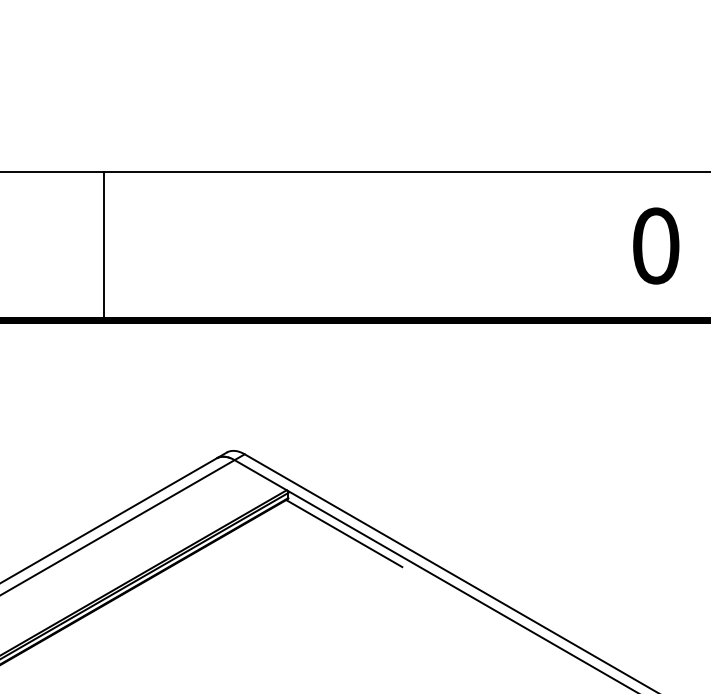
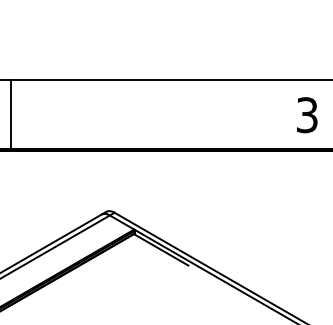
line: (103, 246) -> (10, 115), moved
text: (656, 246) -> (307, 115), 0 -> 3

